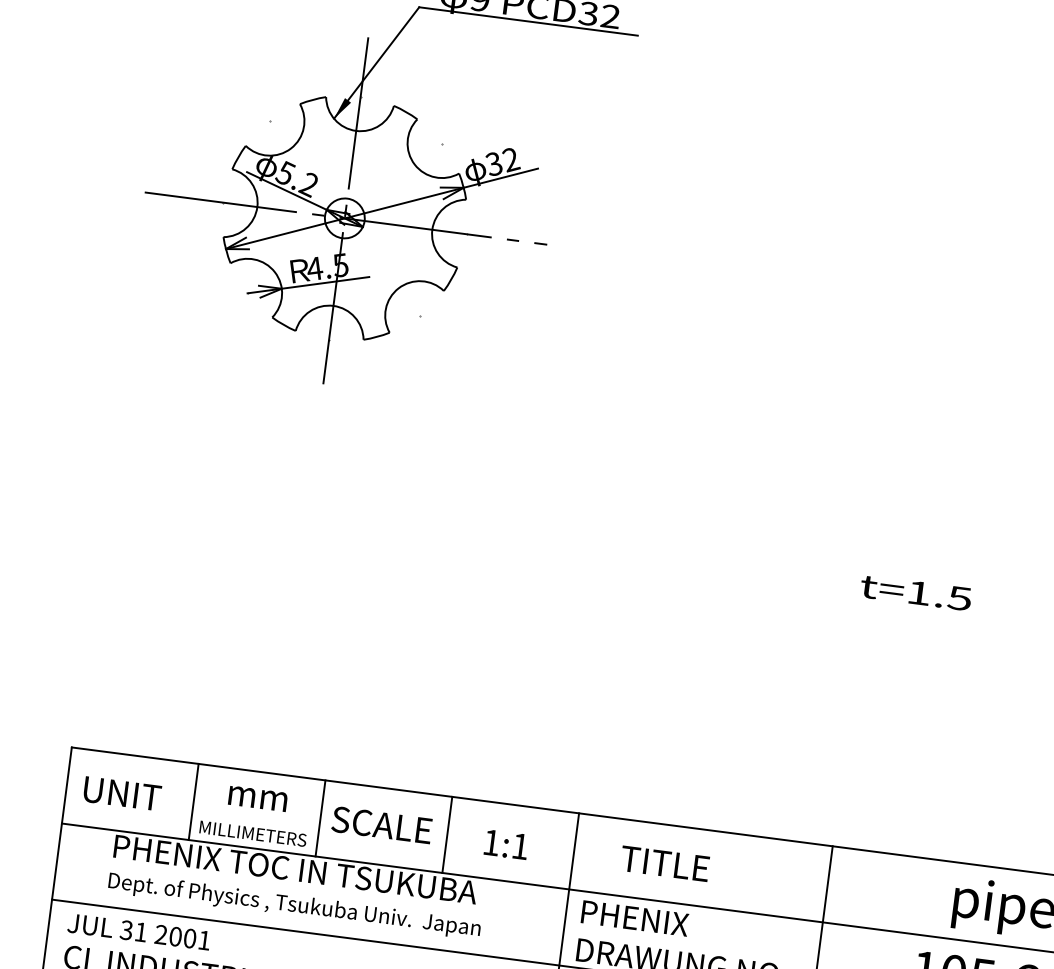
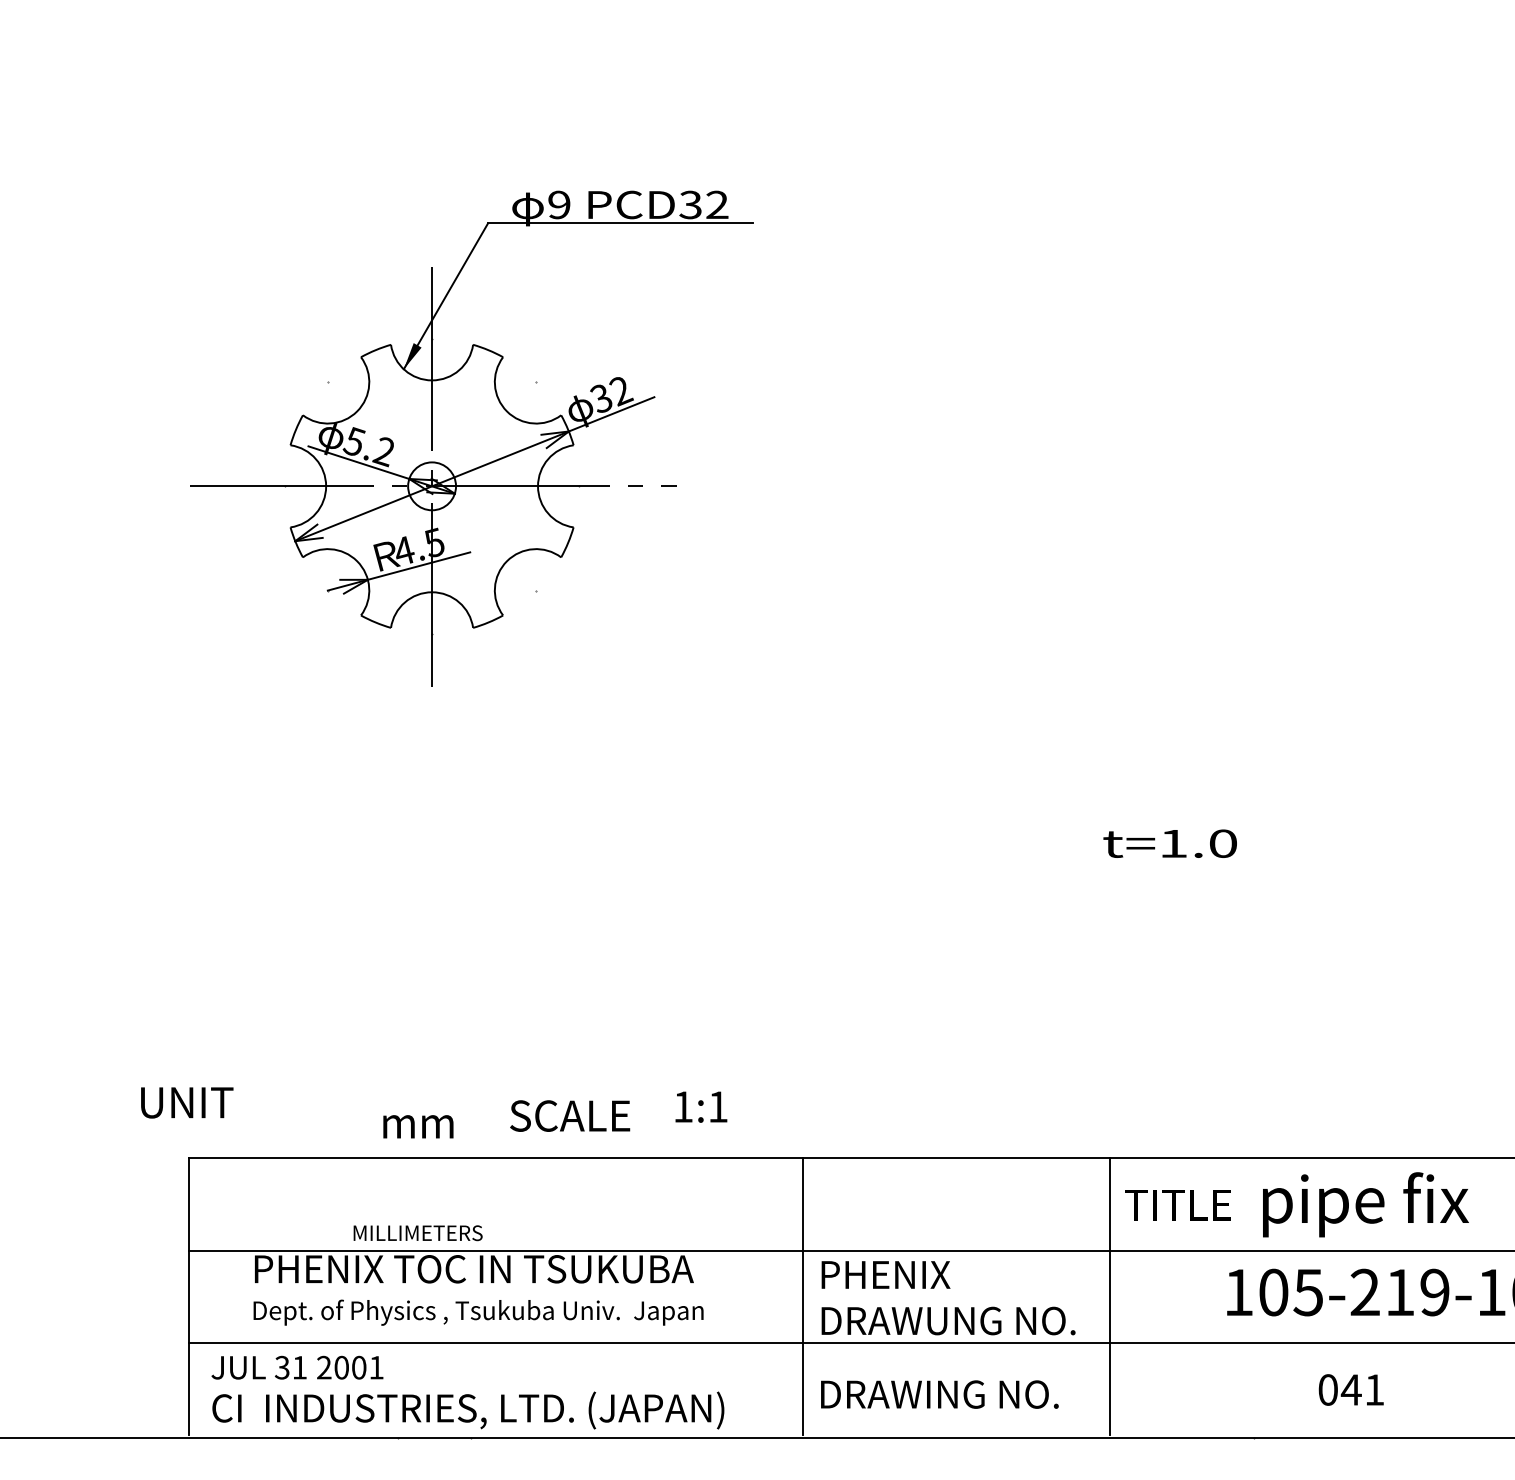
text: (959, 598) -> (1222, 843), t=1.5 -> t=1.0
text: (122, 793) -> (187, 1102), moved
text: (258, 798) -> (418, 1126), moved
line: (193, 801) -> (342, 1204), removed
line: (320, 818) -> (495, 1204), removed
text: (382, 824) -> (570, 1115), moved
line: (447, 834) -> (649, 1204), removed
text: (506, 844) -> (701, 1106), moved
text: (664, 863) -> (1177, 1205), moved

